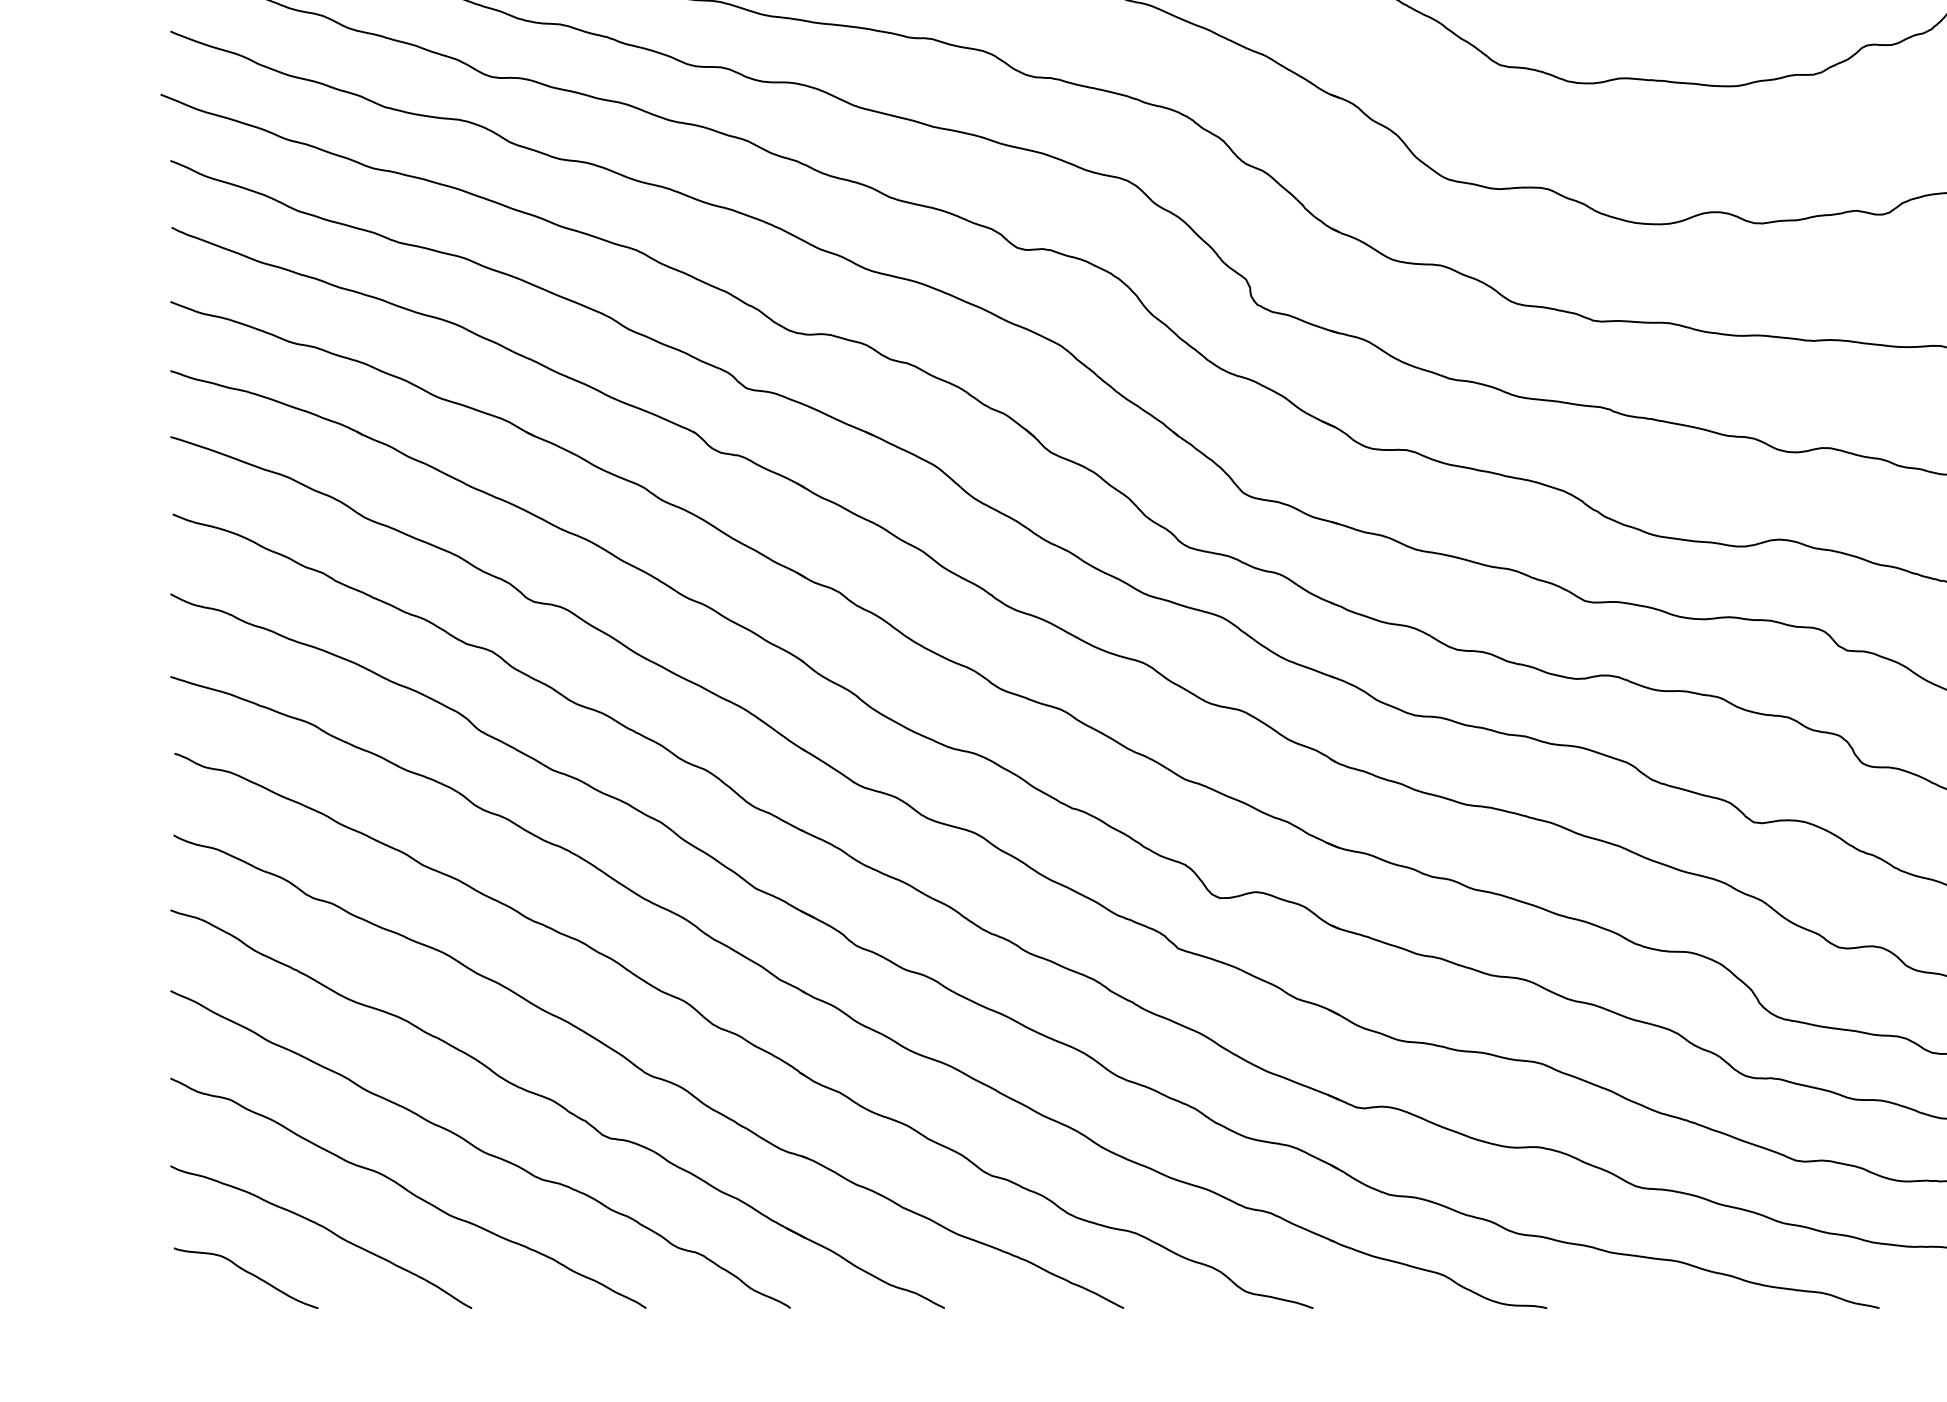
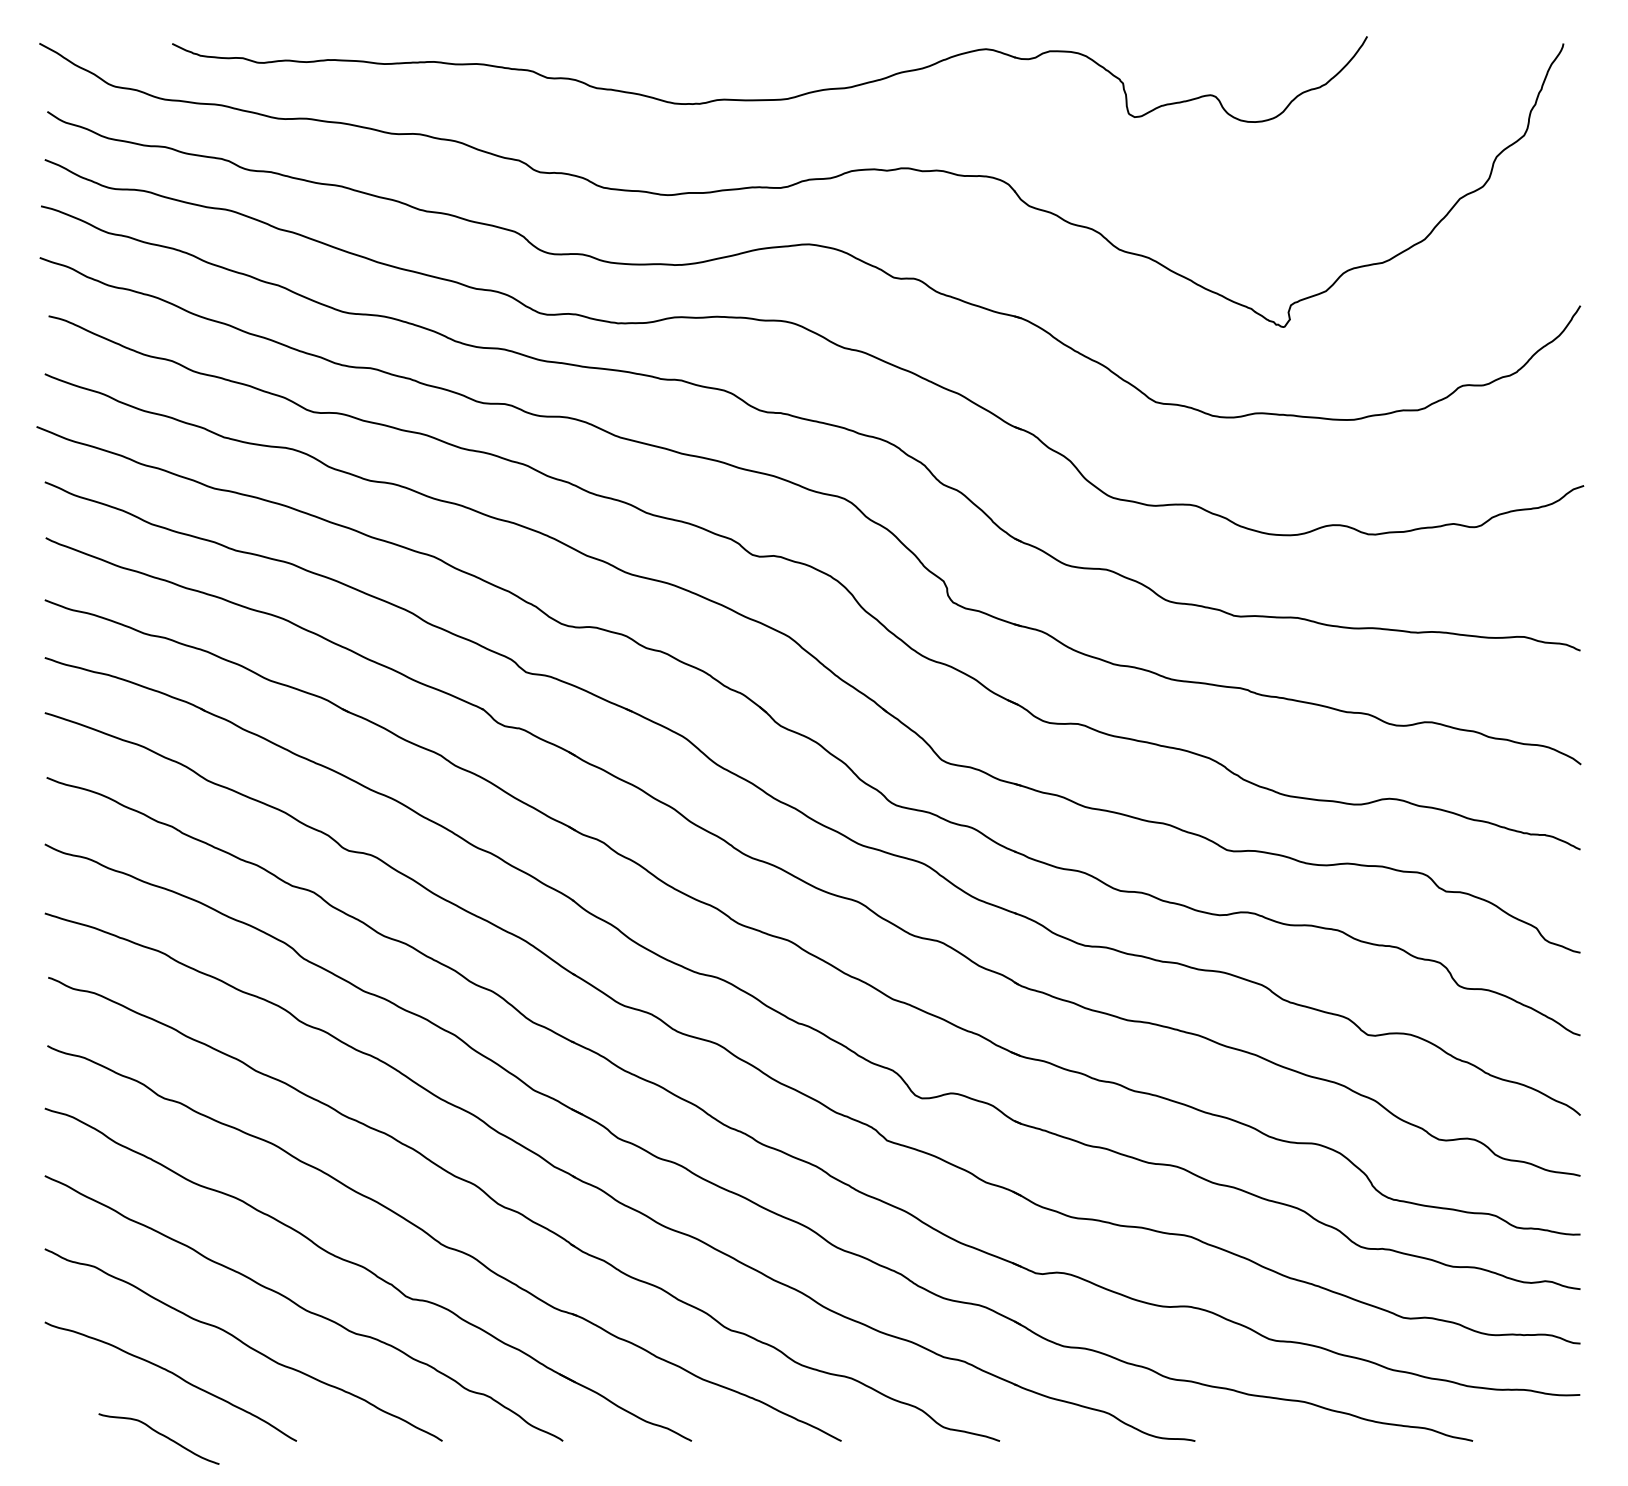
curve: (246, 1272) -> (159, 1434), moved

